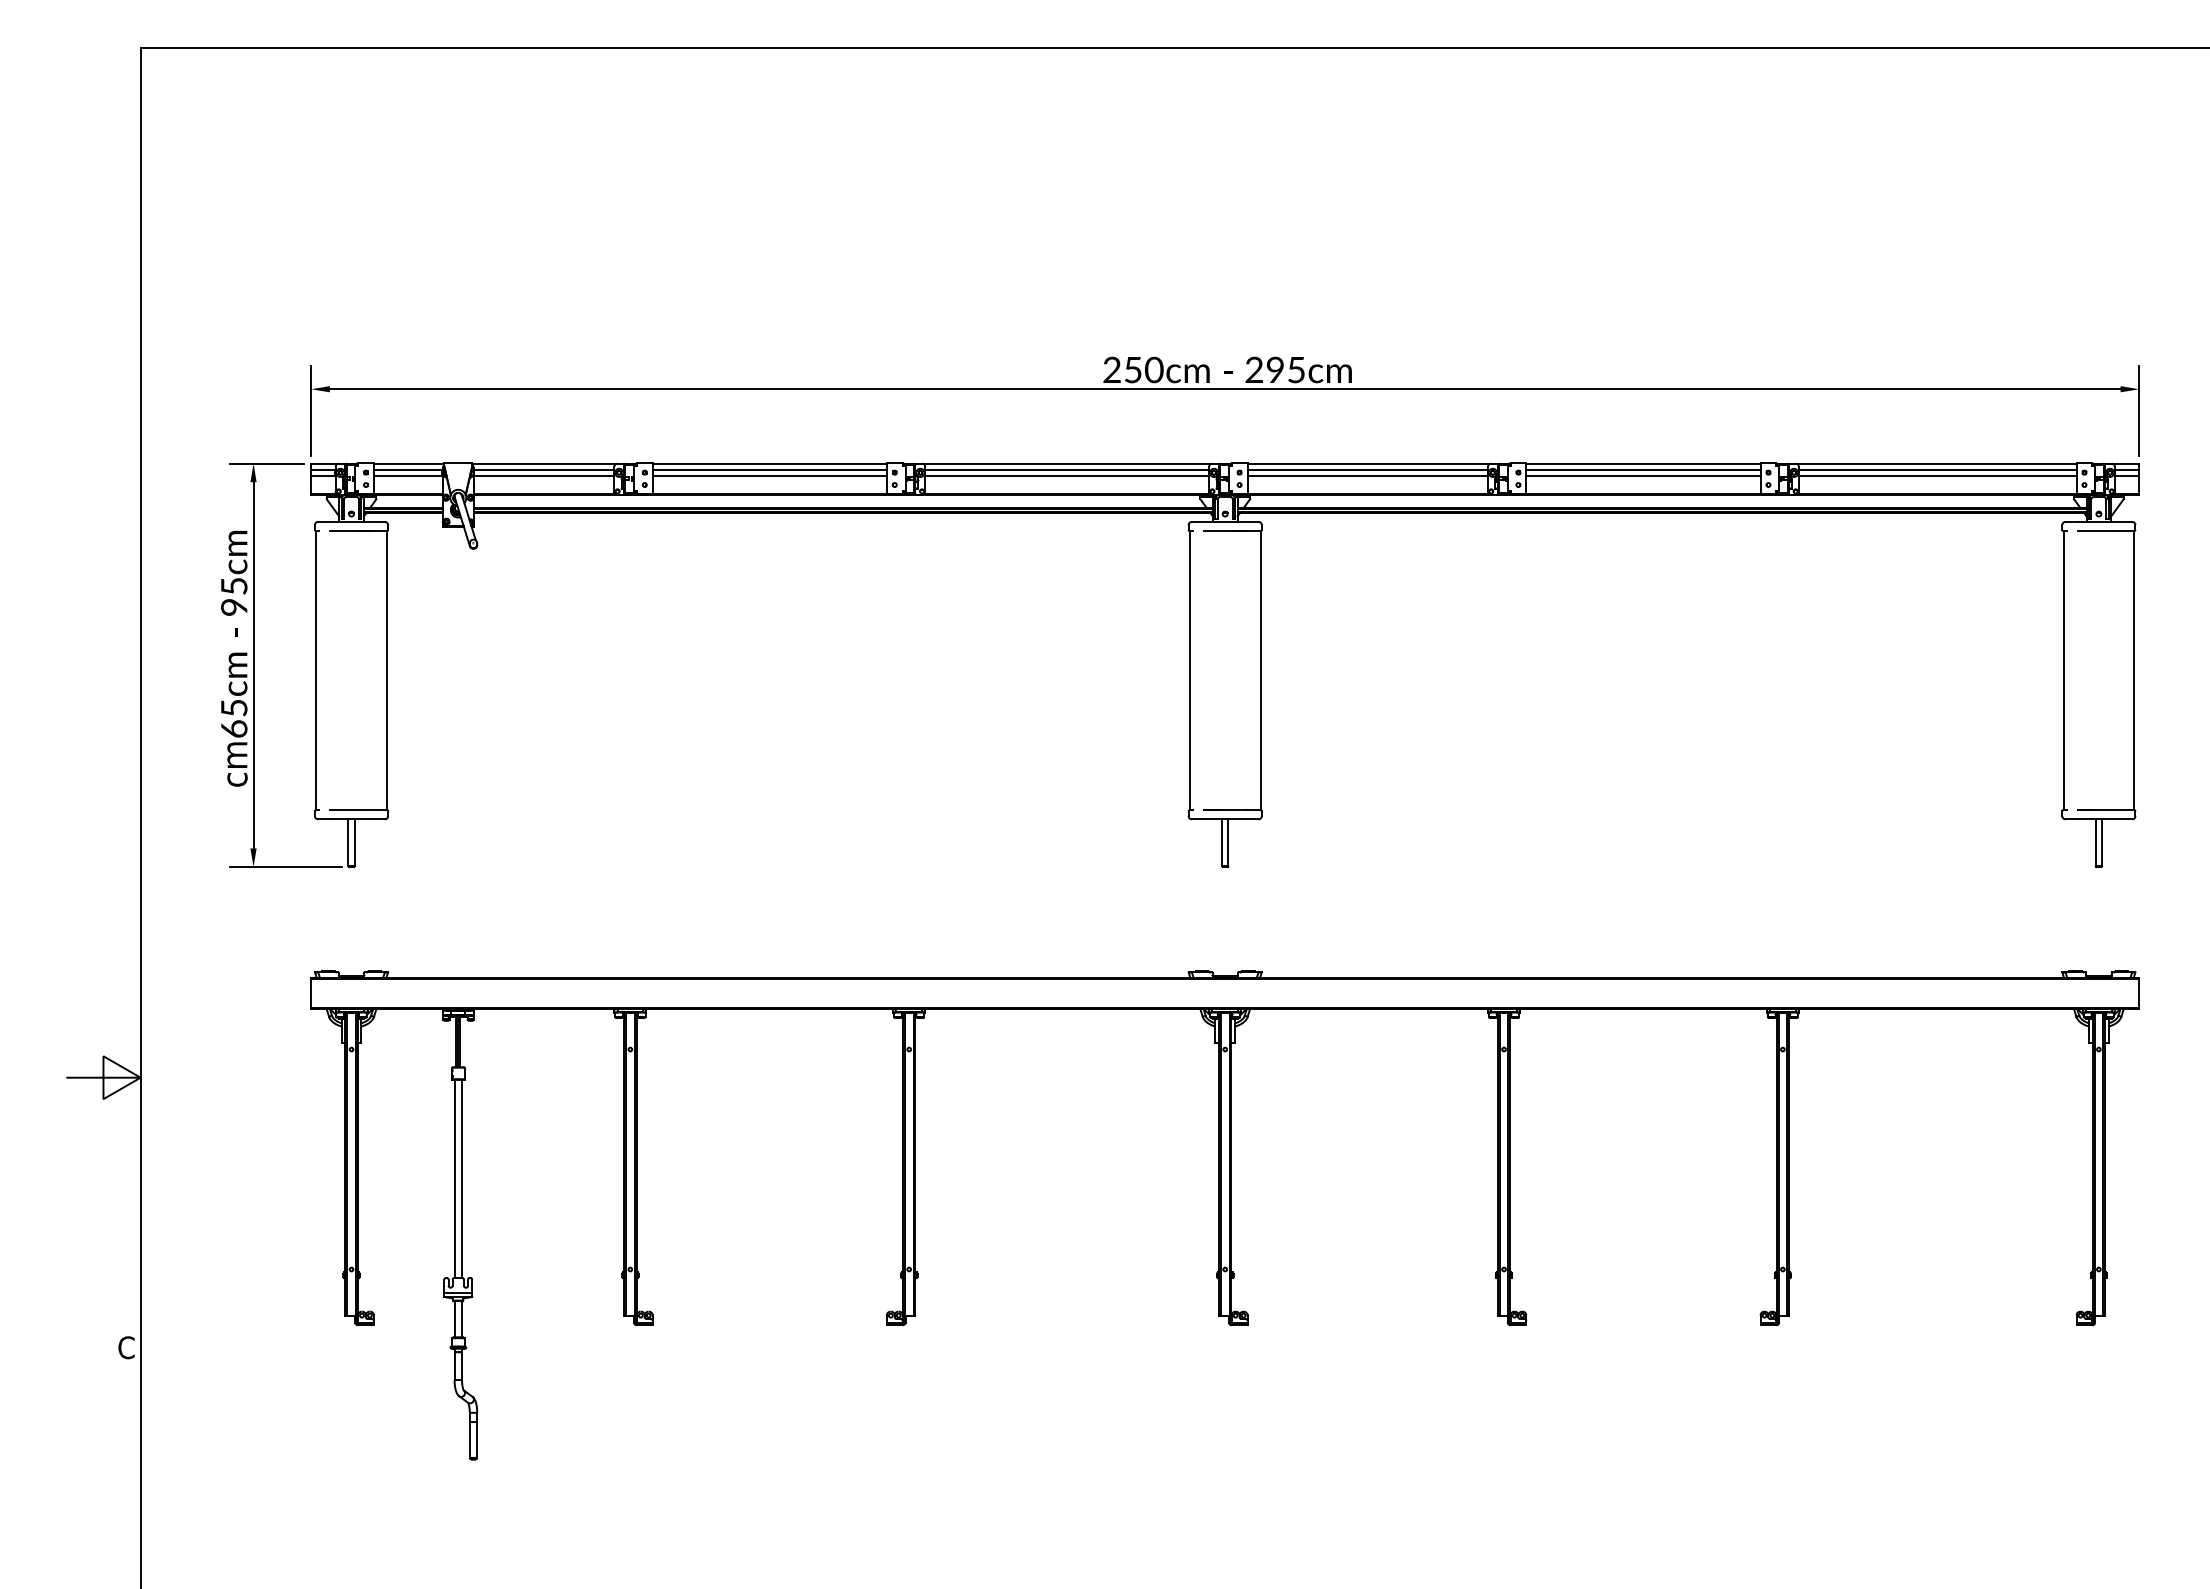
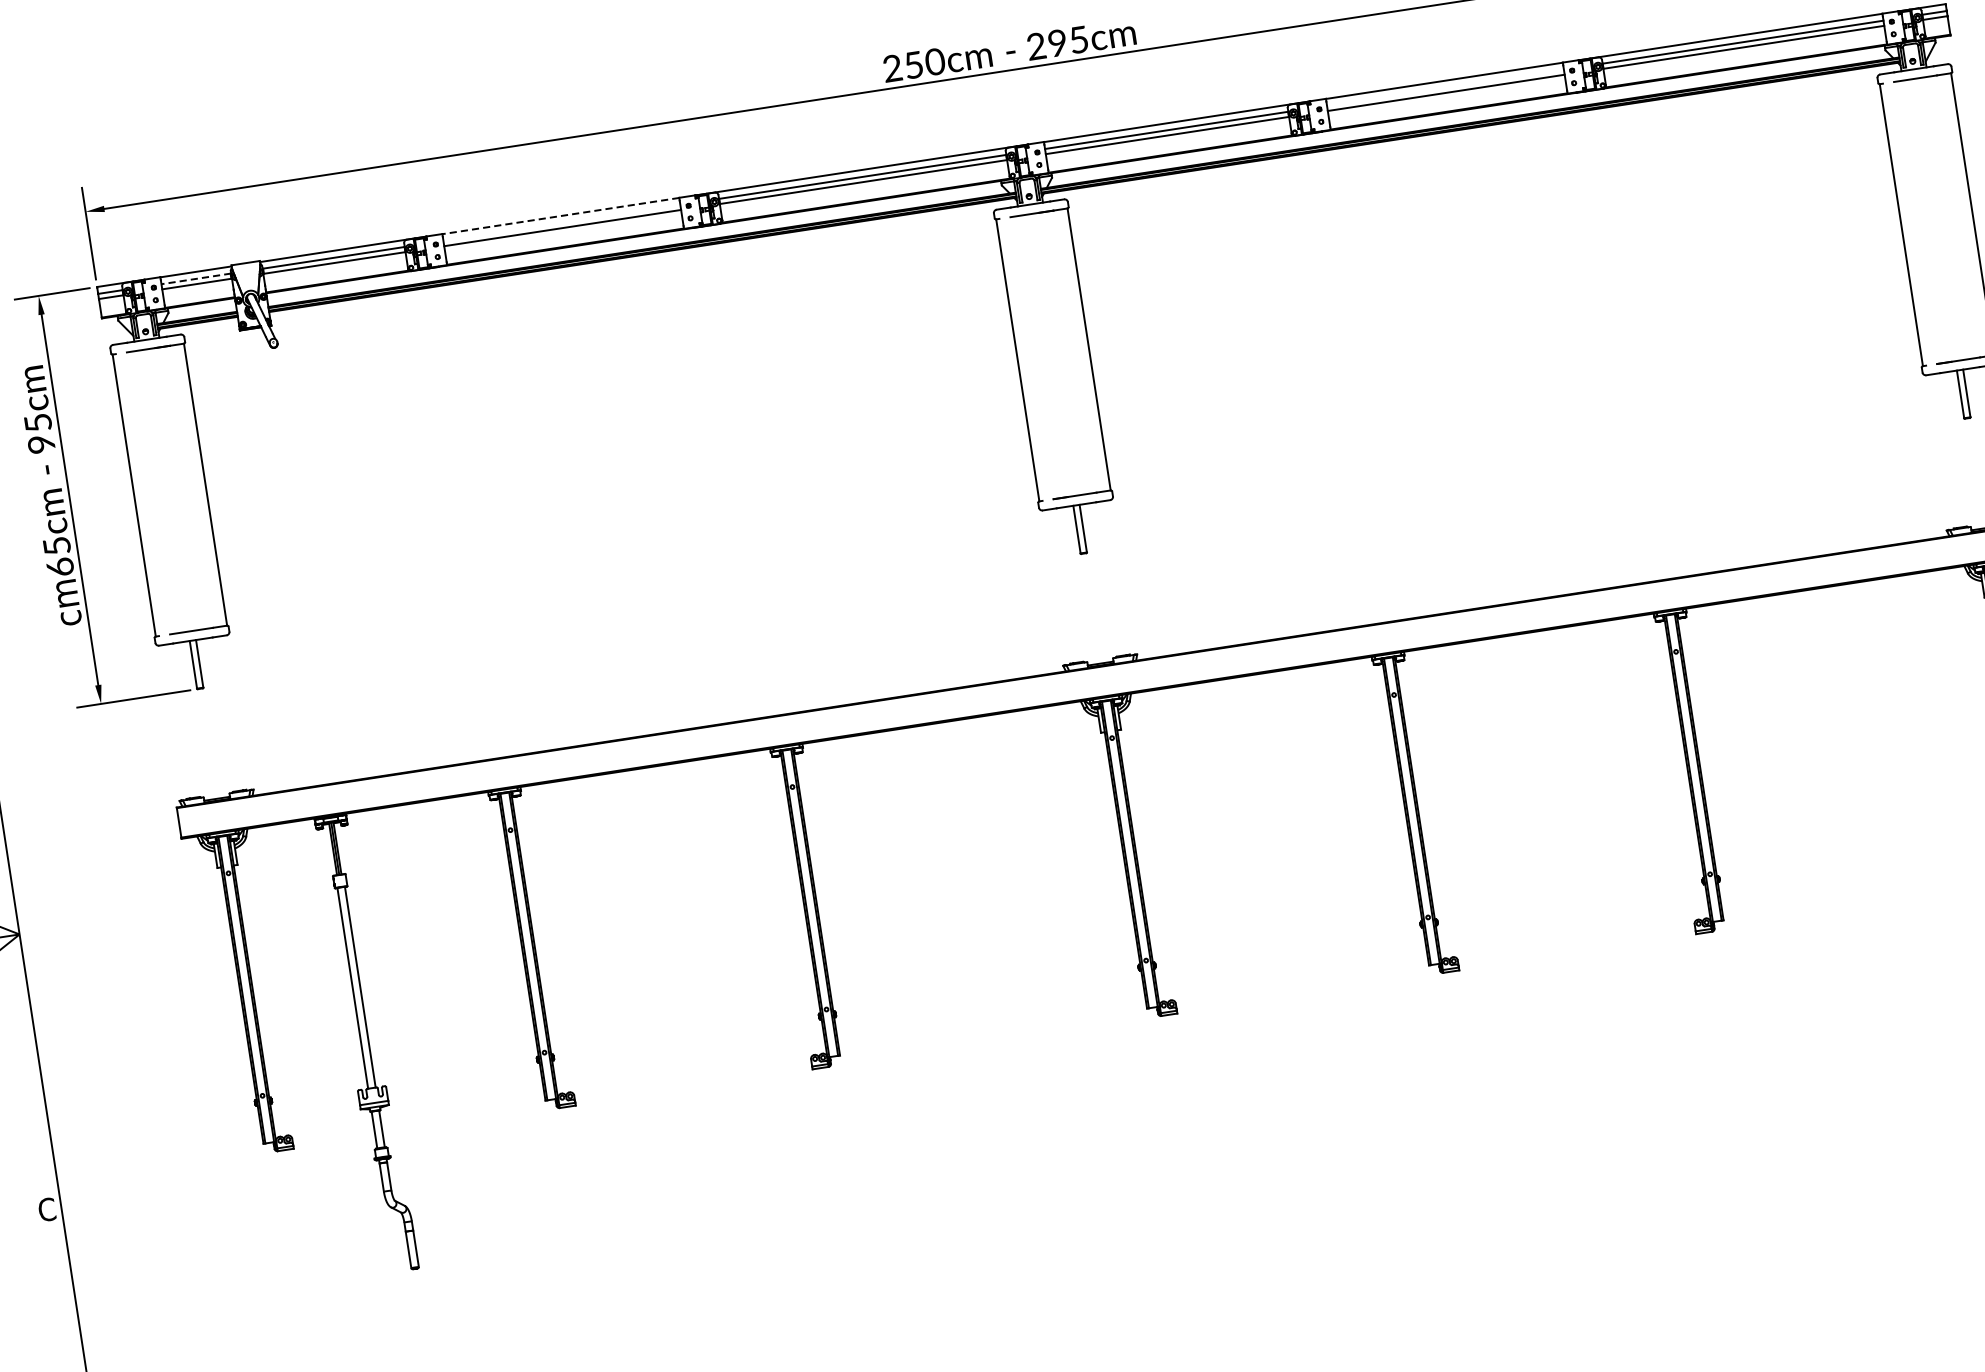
line: (769, 463) -> (560, 215), solid -> dashed
line: (407, 470) -> (195, 279), solid -> dashed
line: (769, 470) -> (561, 223), removed
line: (1643, 470) -> (1445, 87), removed

